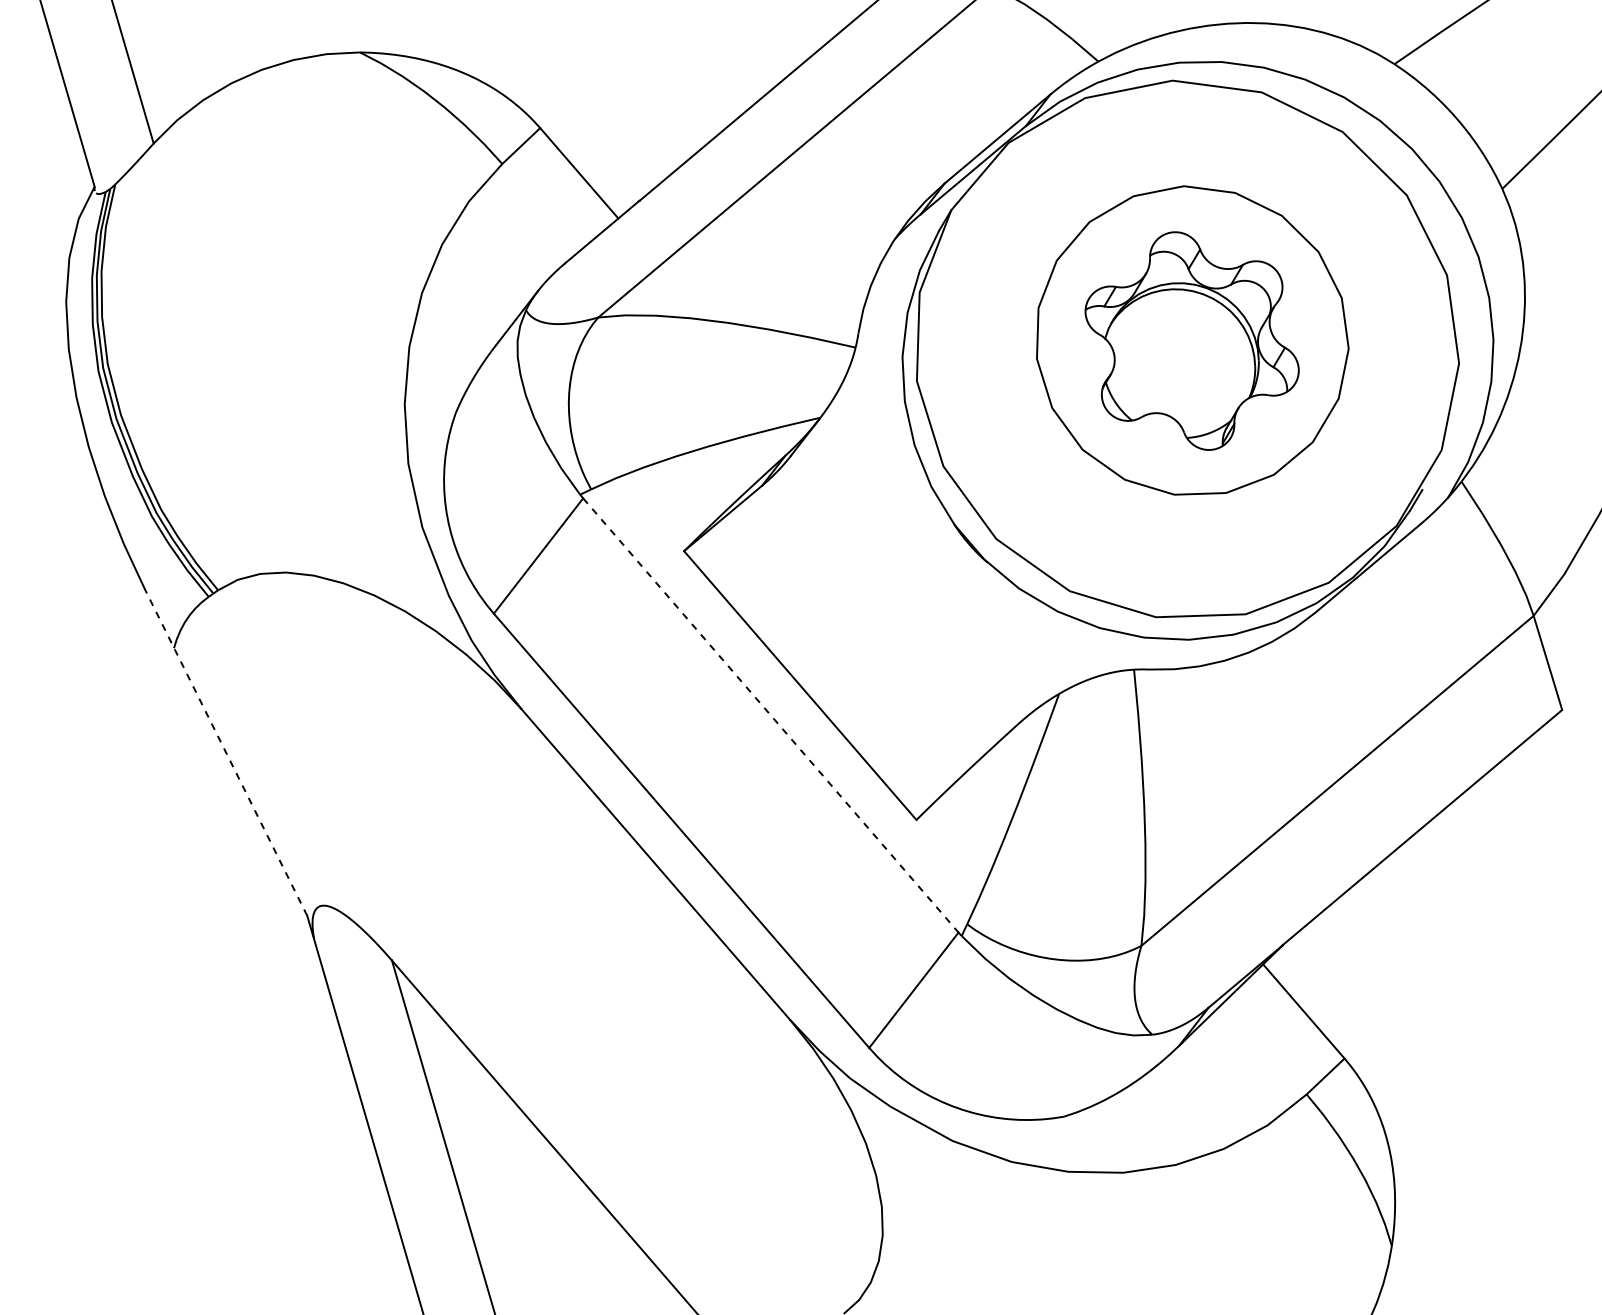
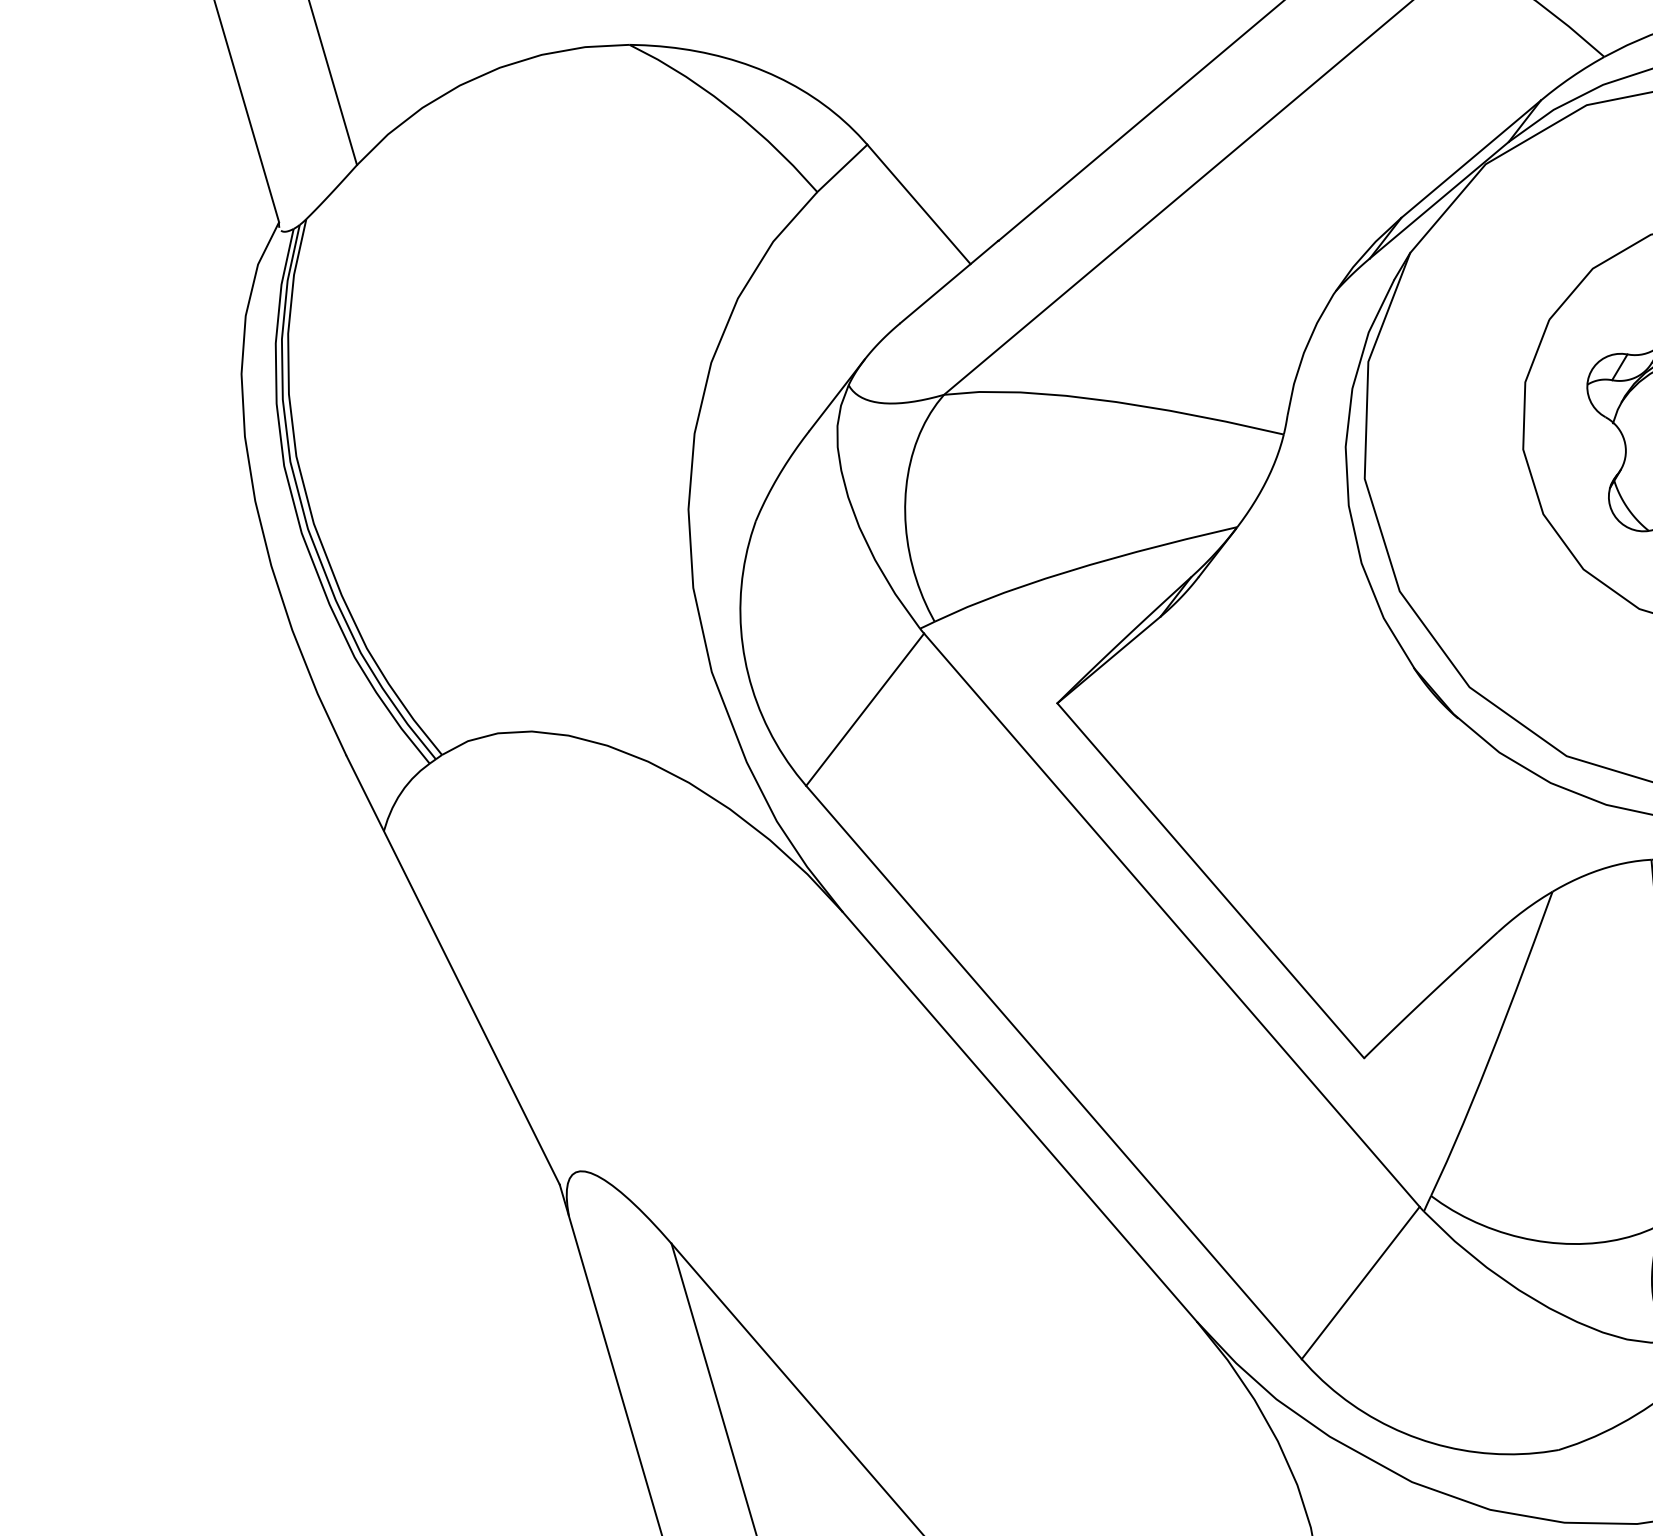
line: (770, 715) -> (1171, 920), dashed -> solid
line: (226, 752) -> (453, 969), dashed -> solid

